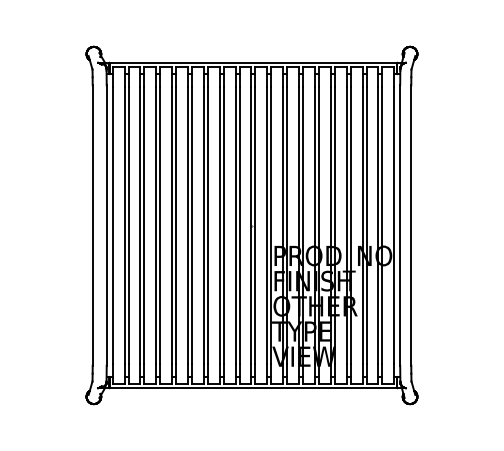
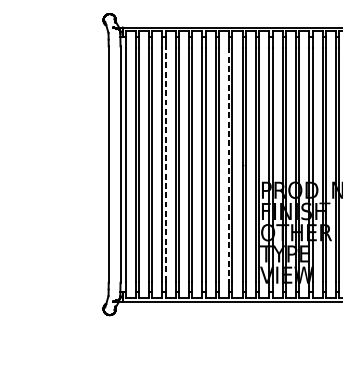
line: (160, 225) -> (165, 164), solid -> dashed
line: (235, 225) -> (229, 164), solid -> dashed

